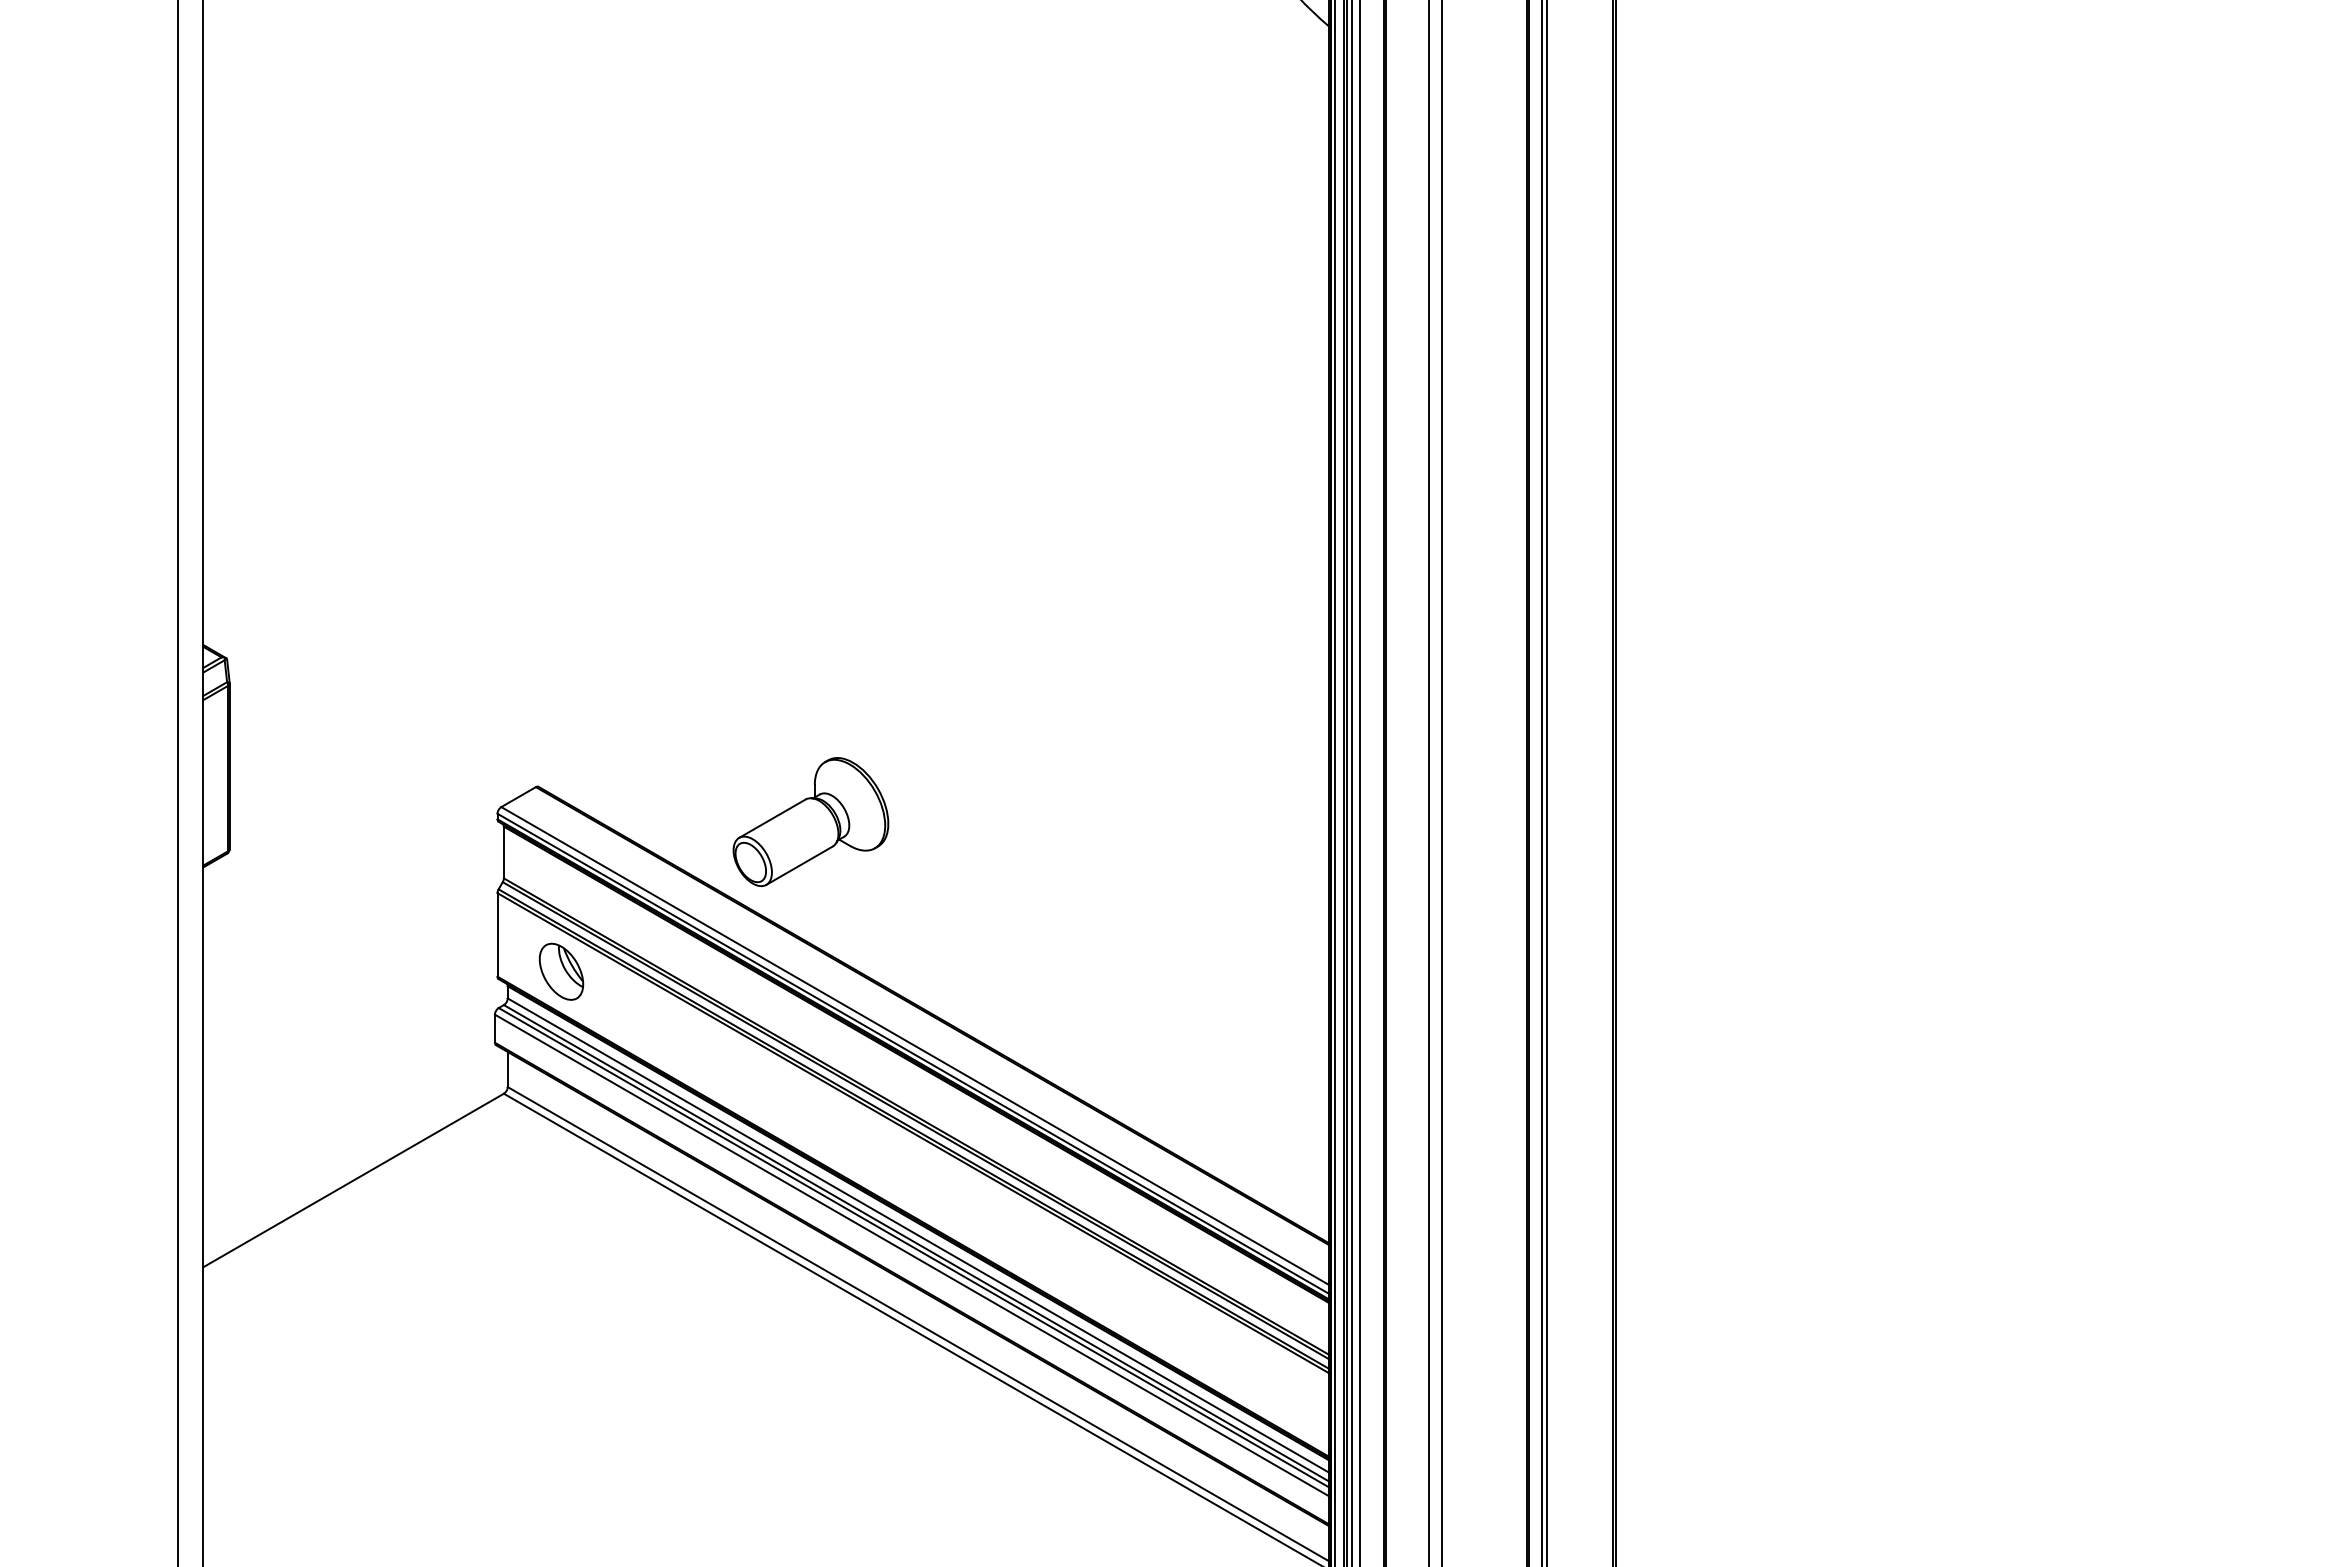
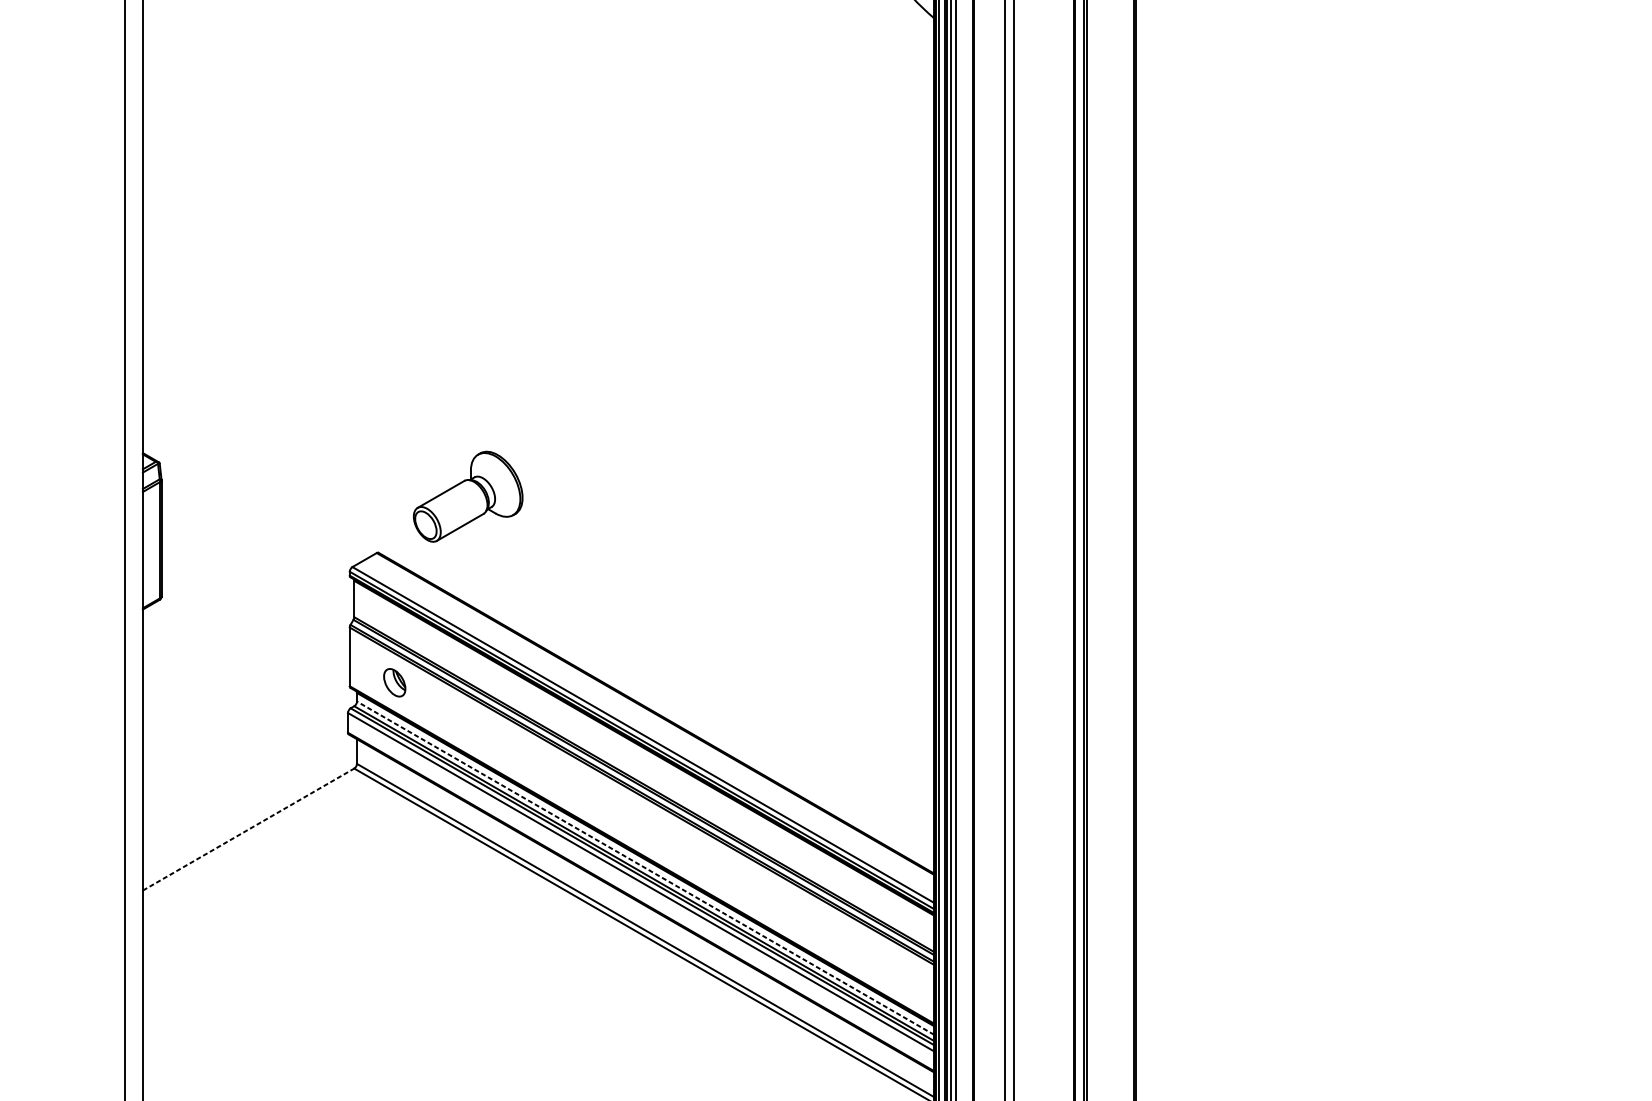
part: (810, 822) -> (467, 497), moved
part: (561, 971) -> (394, 682), size x0.7
line: (353, 1180) -> (248, 829), solid -> dashed
line: (917, 1235) -> (645, 868), solid -> dashed

